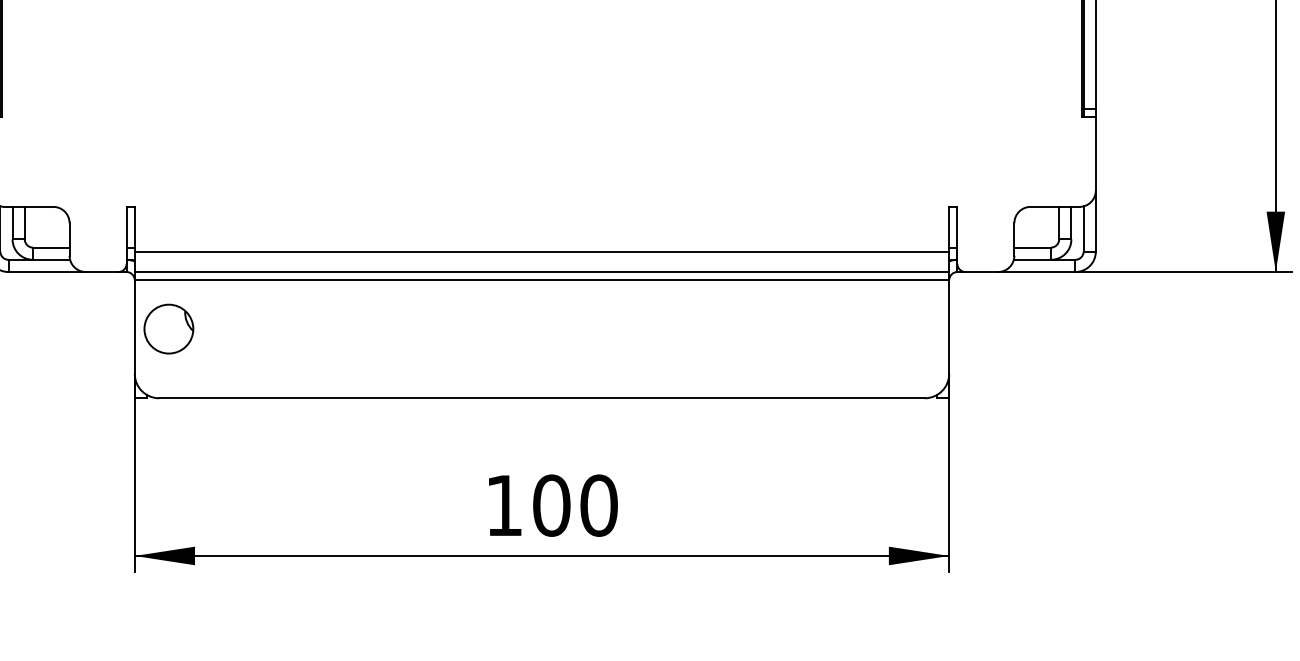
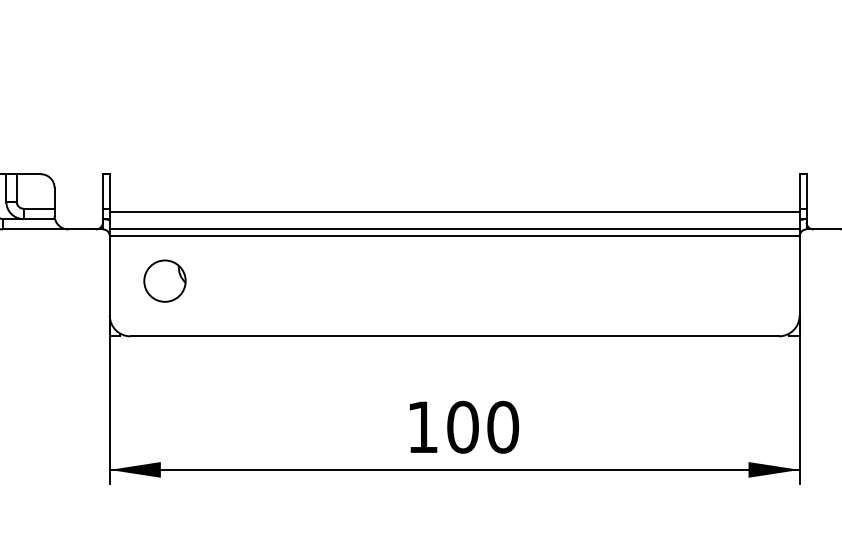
part: (168, 328) -> (164, 280), moved

